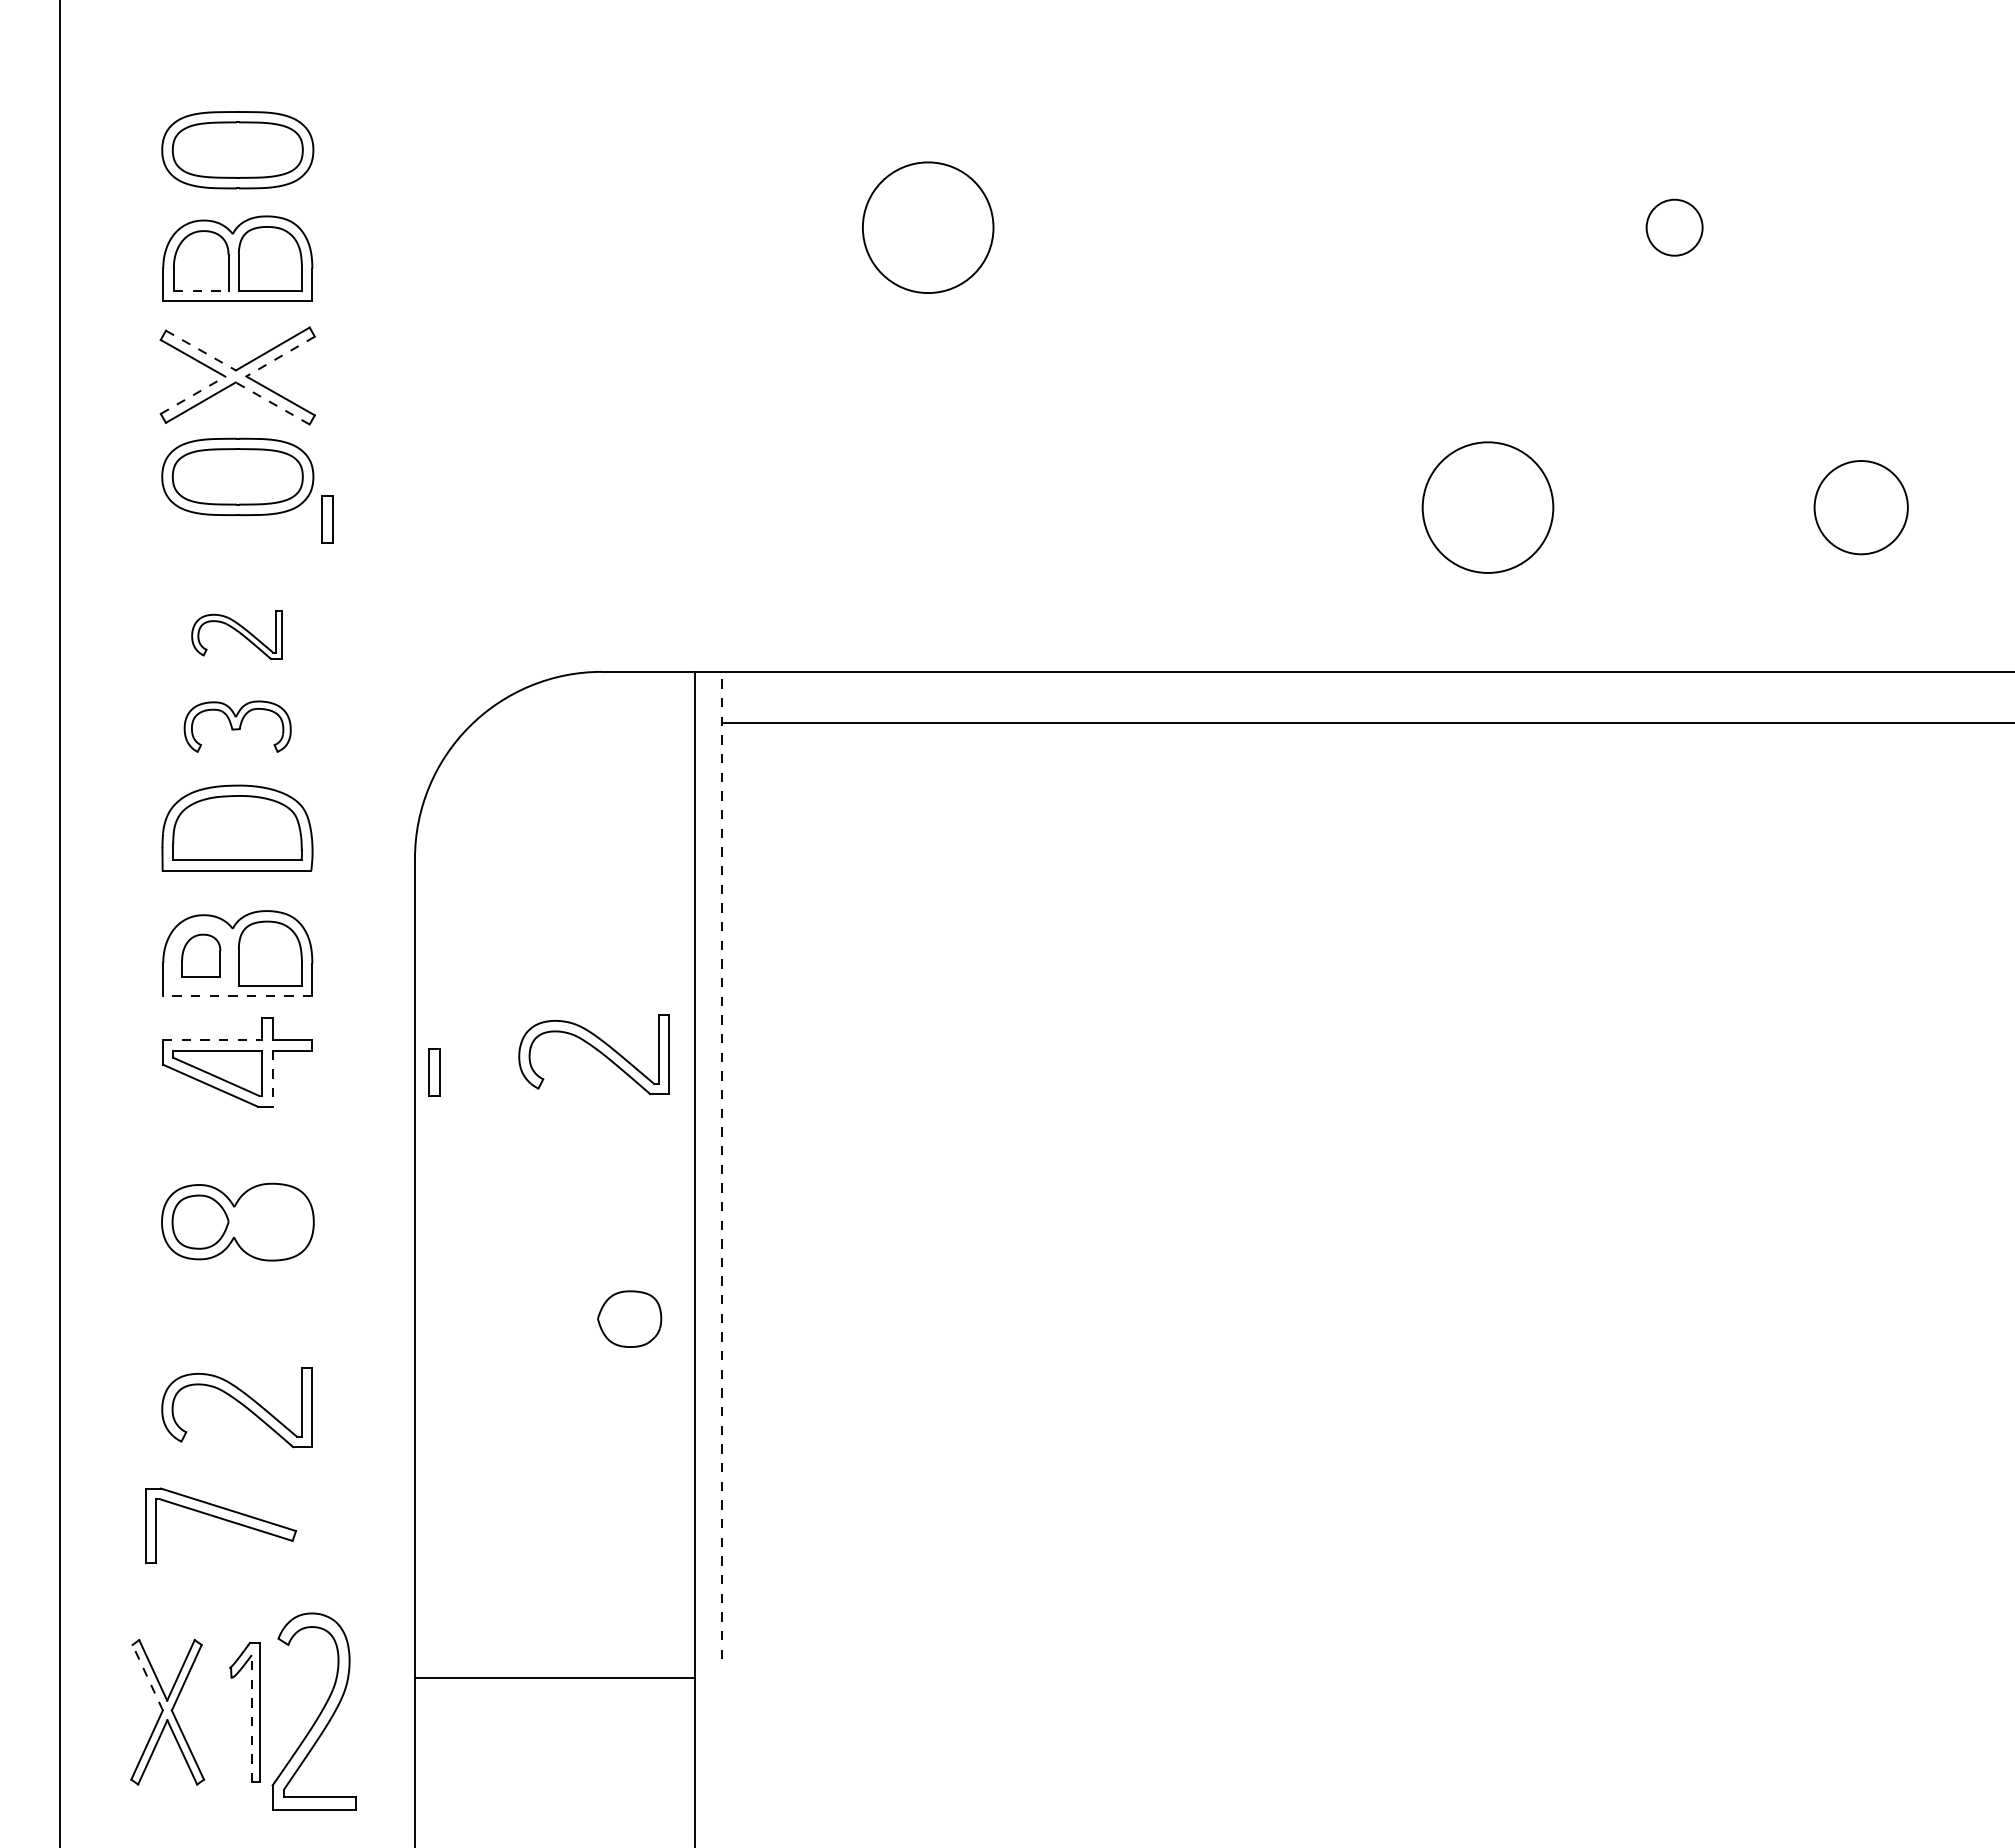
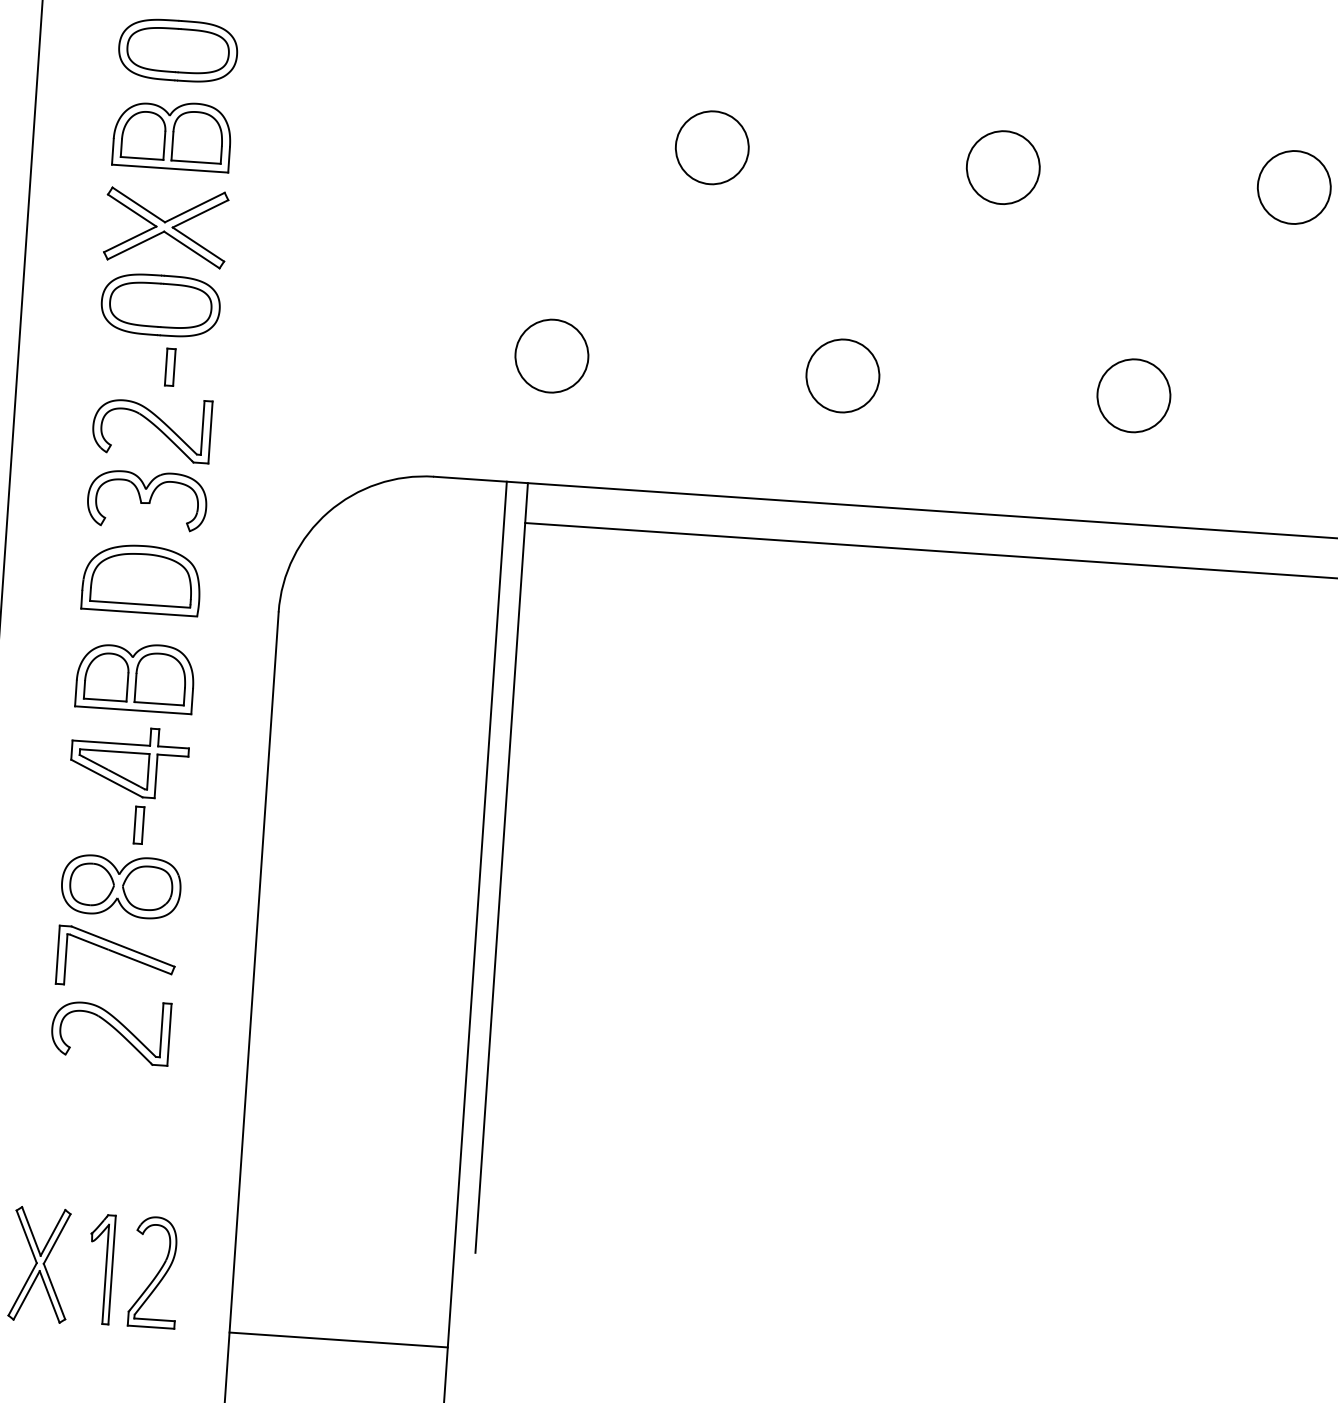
circle: (927, 227) -> (711, 147), size x0.71
circle: (1300, 227) -> (1002, 167), added
circle: (1674, 227) -> (1294, 187), size x1.67
line: (201, 290) -> (142, 158), dashed -> solid
line: (201, 350) -> (139, 204), dashed -> solid
line: (280, 356) -> (200, 213), dashed -> solid
line: (193, 395) -> (130, 239), dashed -> solid
line: (272, 403) -> (191, 250), dashed -> solid
circle: (741, 507) -> (551, 356), added
circle: (1114, 507) -> (842, 375), added
circle: (1487, 507) -> (1133, 395), size x0.71
part: (327, 519) -> (170, 367), moved
part: (236, 634) -> (151, 428), size x1.67
part: (237, 726) -> (147, 499), size x1.43
part: (201, 955) -> (107, 676), size x1.43
line: (237, 996) -> (132, 710), dashed -> solid
line: (212, 1040) -> (111, 743), dashed -> solid
part: (593, 1054) -> (407, 774), removed
part: (434, 1072) -> (139, 825), moved
line: (272, 1078) -> (155, 776), dashed -> solid
line: (721, 1165) -> (501, 868), dashed -> solid
part: (629, 1318) -> (147, 887), moved
part: (221, 1525) -> (116, 958), moved
line: (147, 1677) -> (26, 1236), dashed -> solid
line: (554, 1678) -> (338, 1340), moved
part: (313, 1711) -> (154, 1272), size x0.71
line: (251, 1718) -> (105, 1274), dashed -> solid

